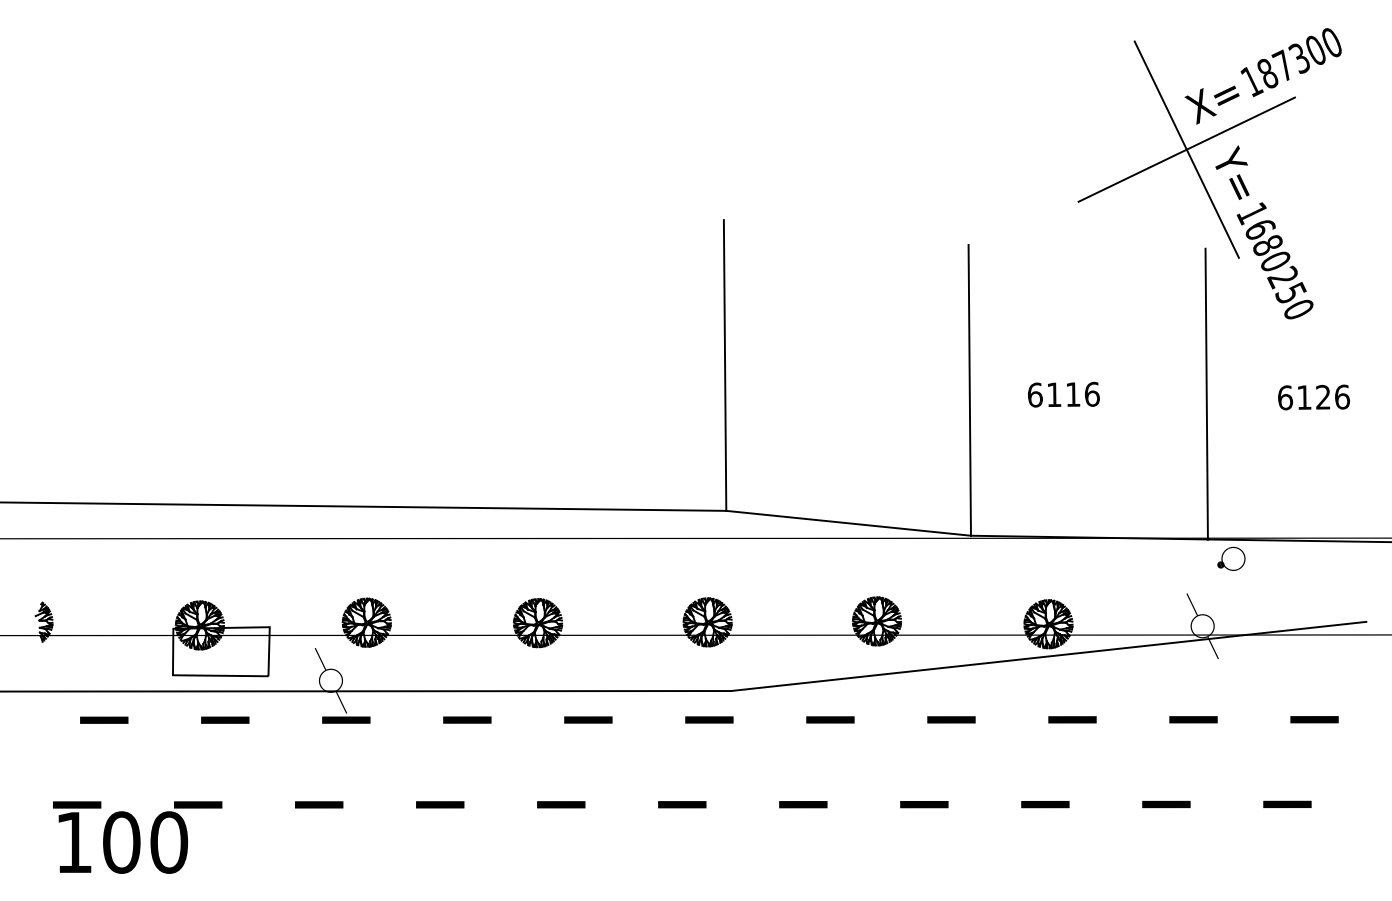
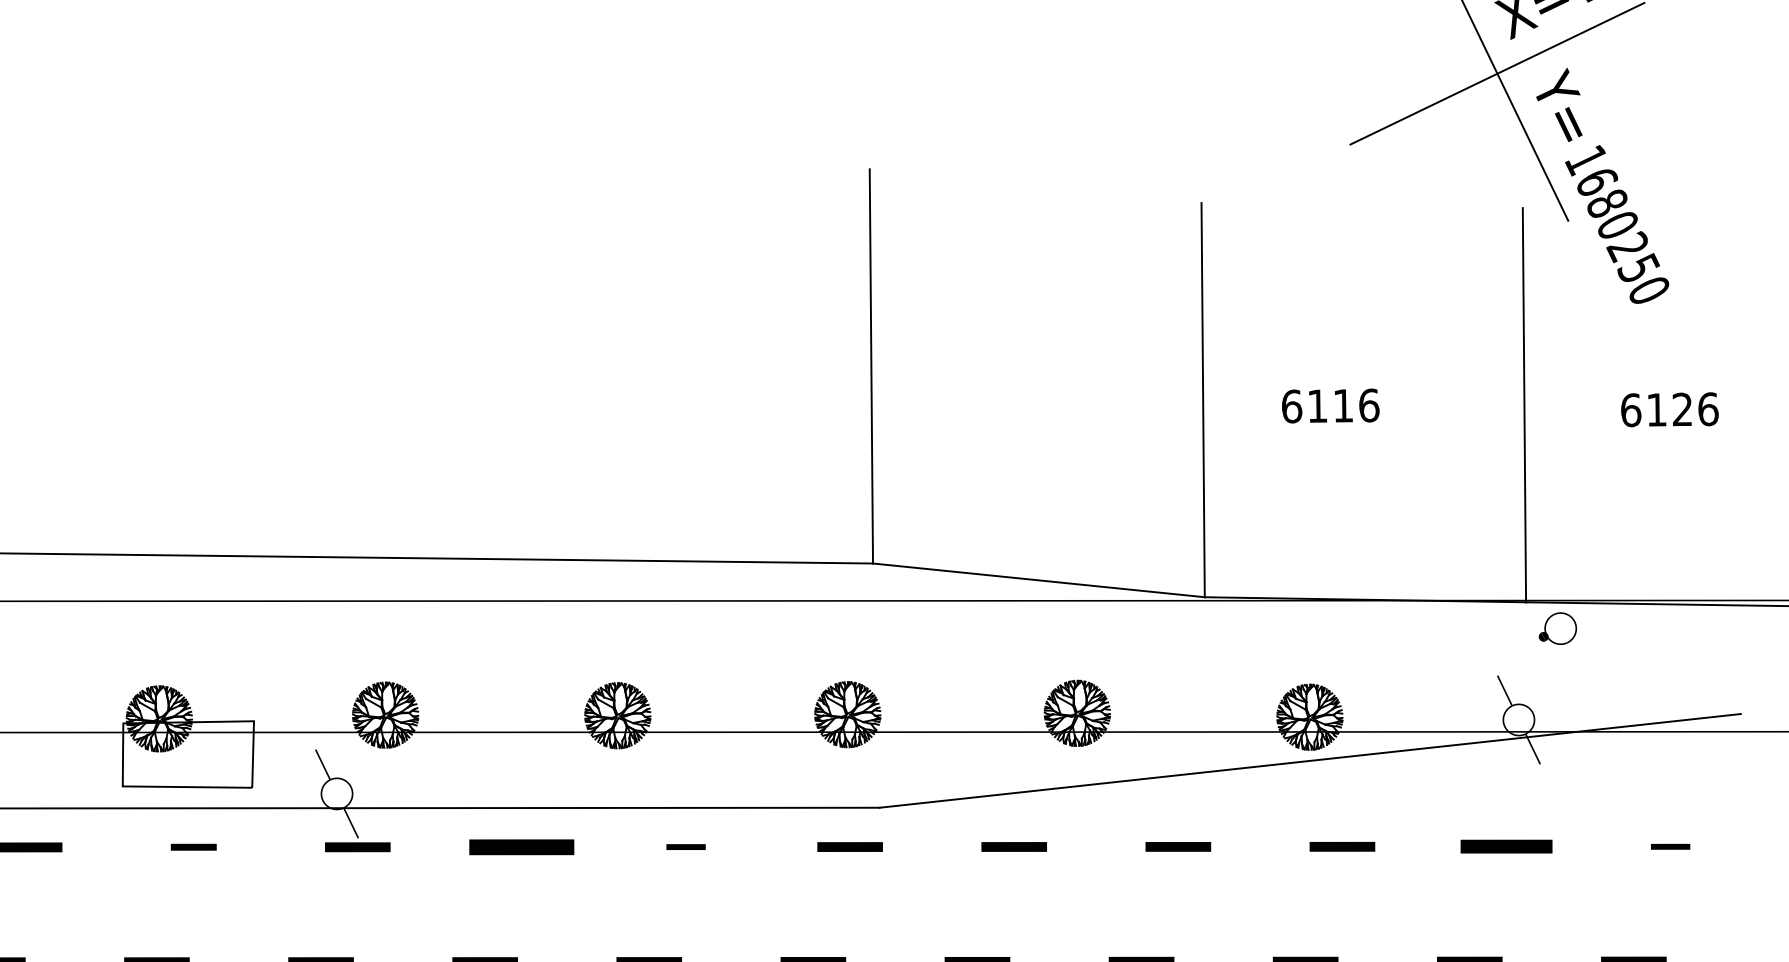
part: (225, 719) -> (193, 846), size x0.7
part: (467, 719) -> (522, 846), size x1.6
part: (588, 719) -> (686, 846), size x0.6
part: (1193, 719) -> (1506, 846), size x1.4
part: (1314, 719) -> (1670, 846), size x0.6

